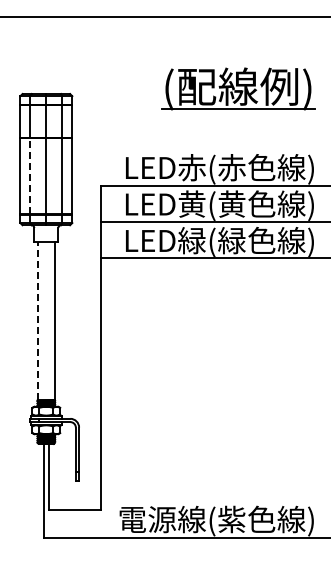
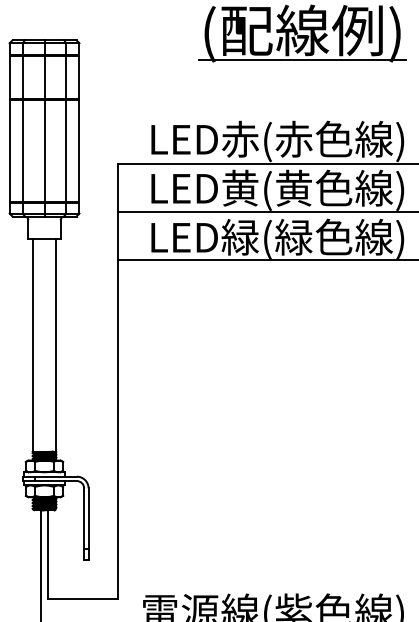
line: (30, 175) -> (23, 149), dashed -> solid
line: (37, 320) -> (32, 344), dashed -> solid

